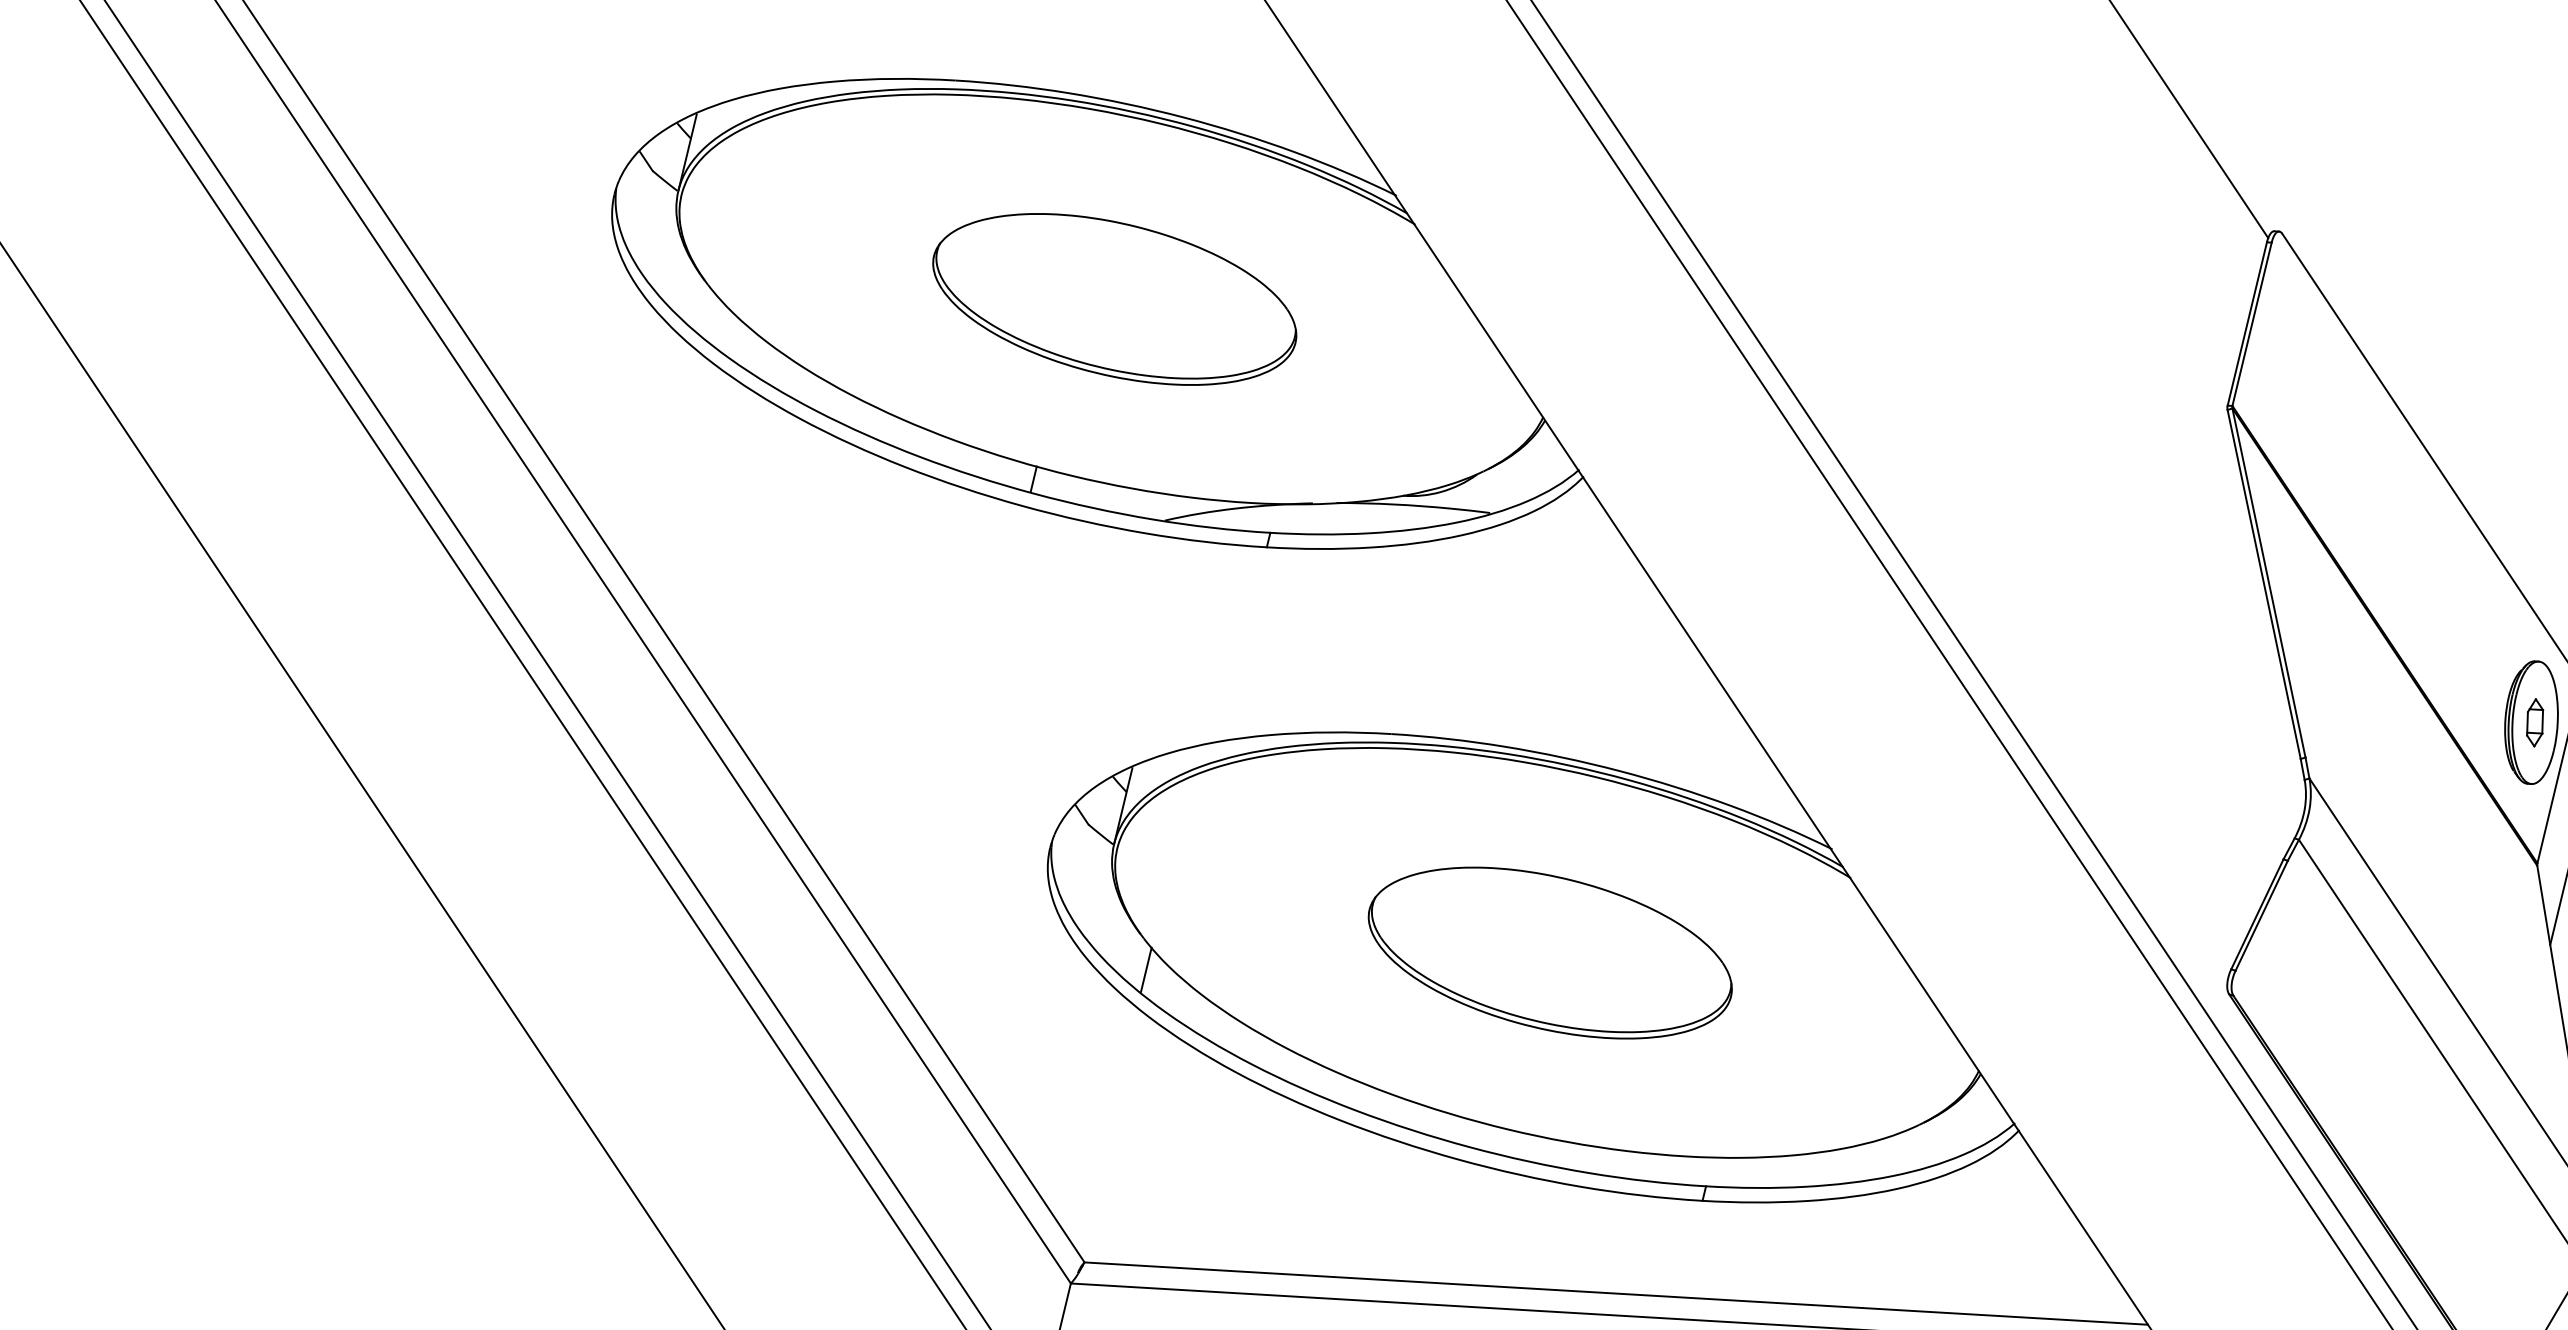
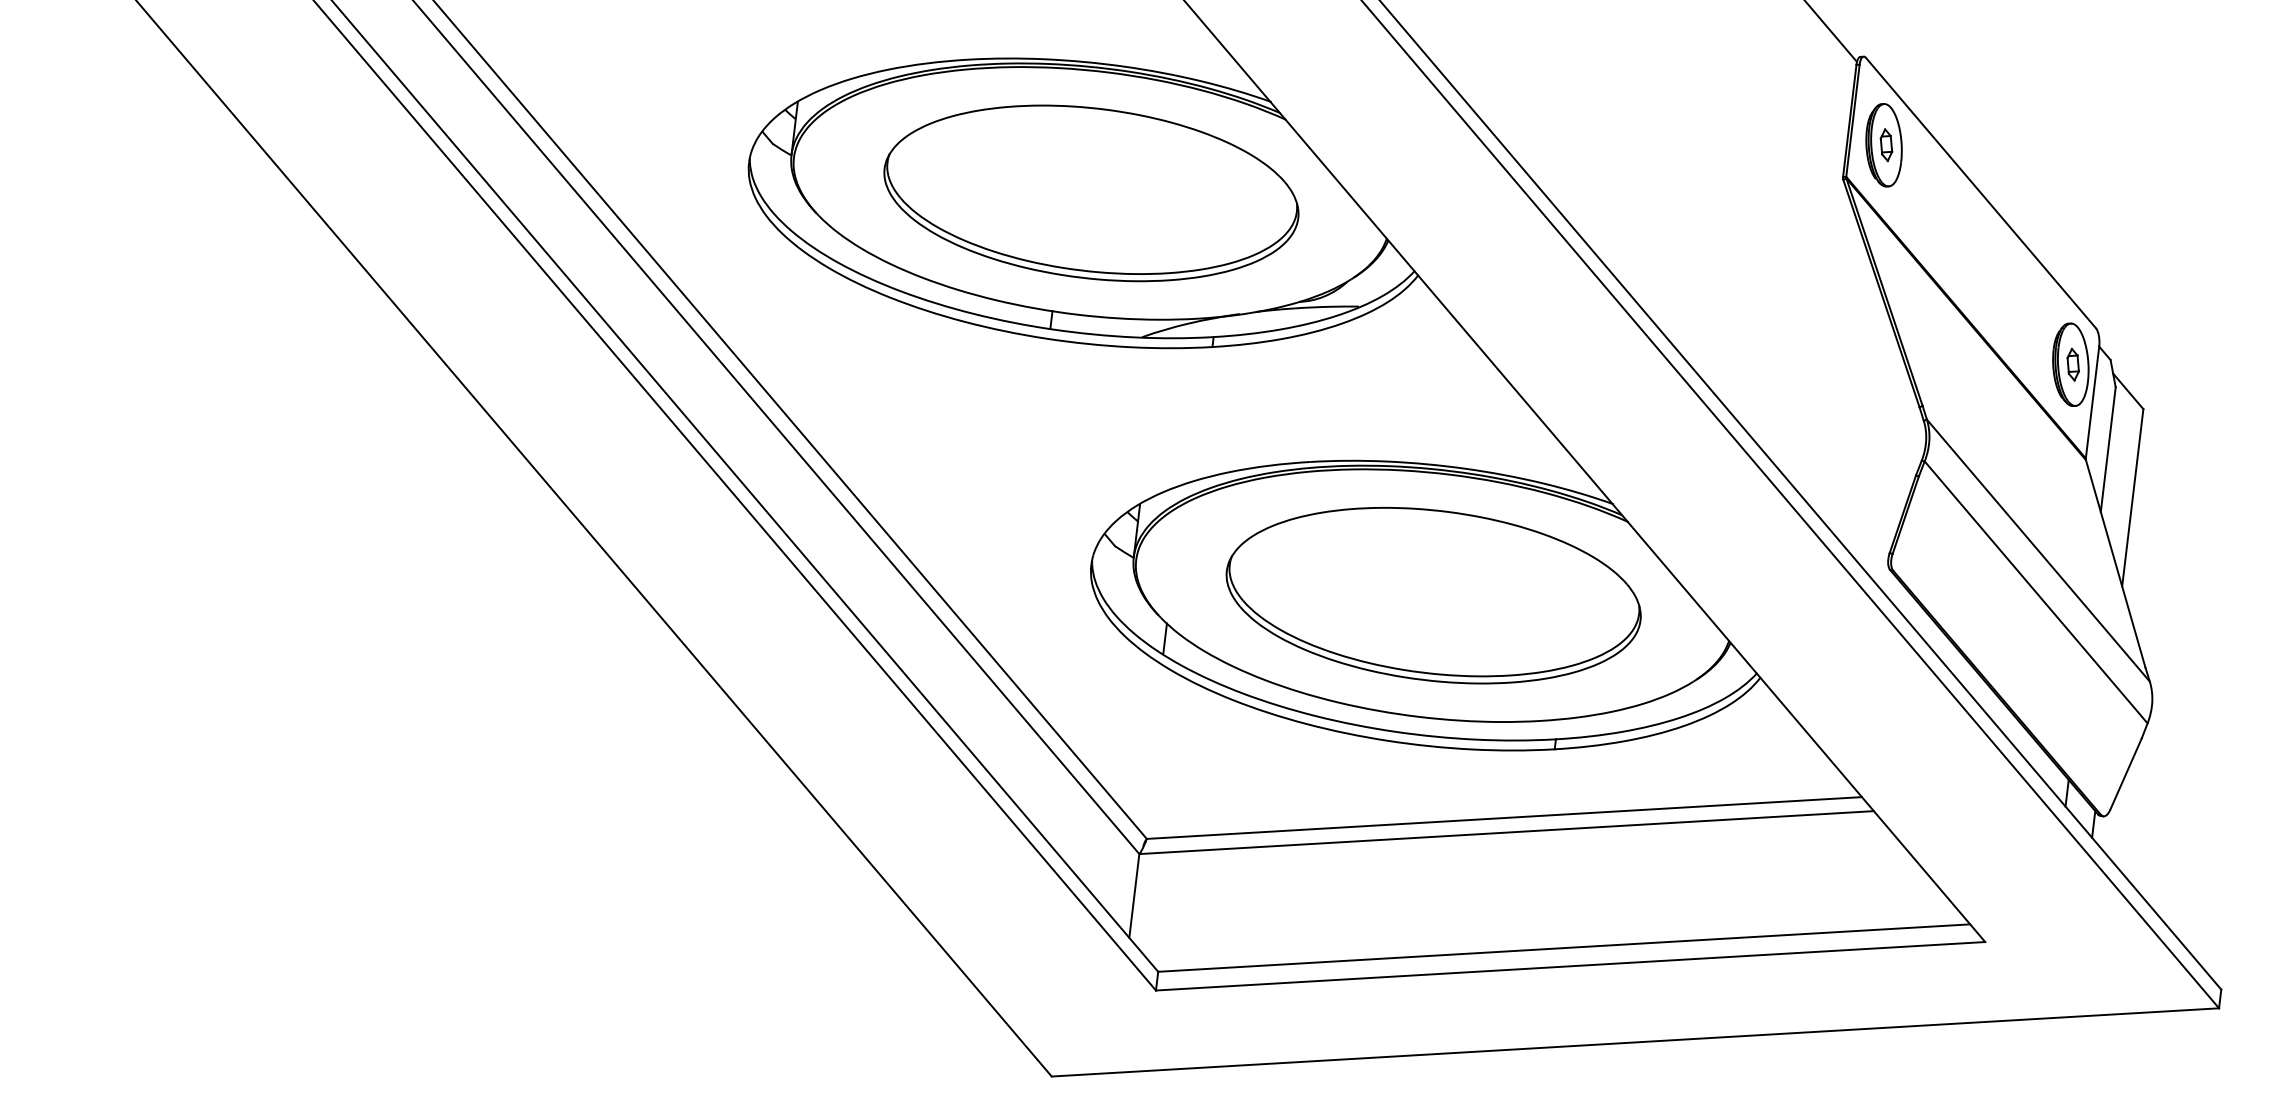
part: (1114, 299) -> (1091, 193), size x1.67
part: (2292, 366) -> (1883, 145), added
part: (1550, 952) -> (1433, 595), size x1.67

